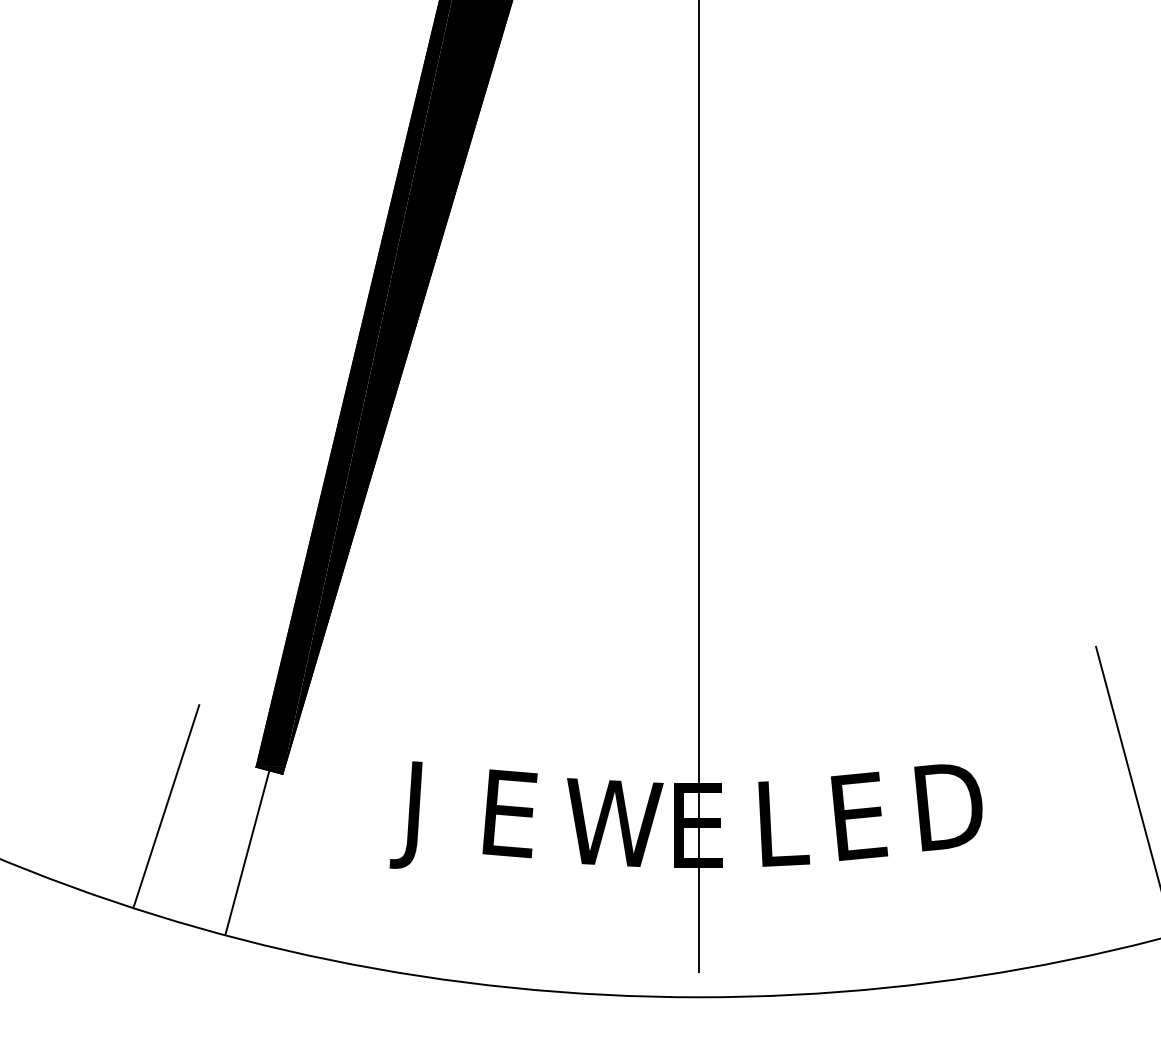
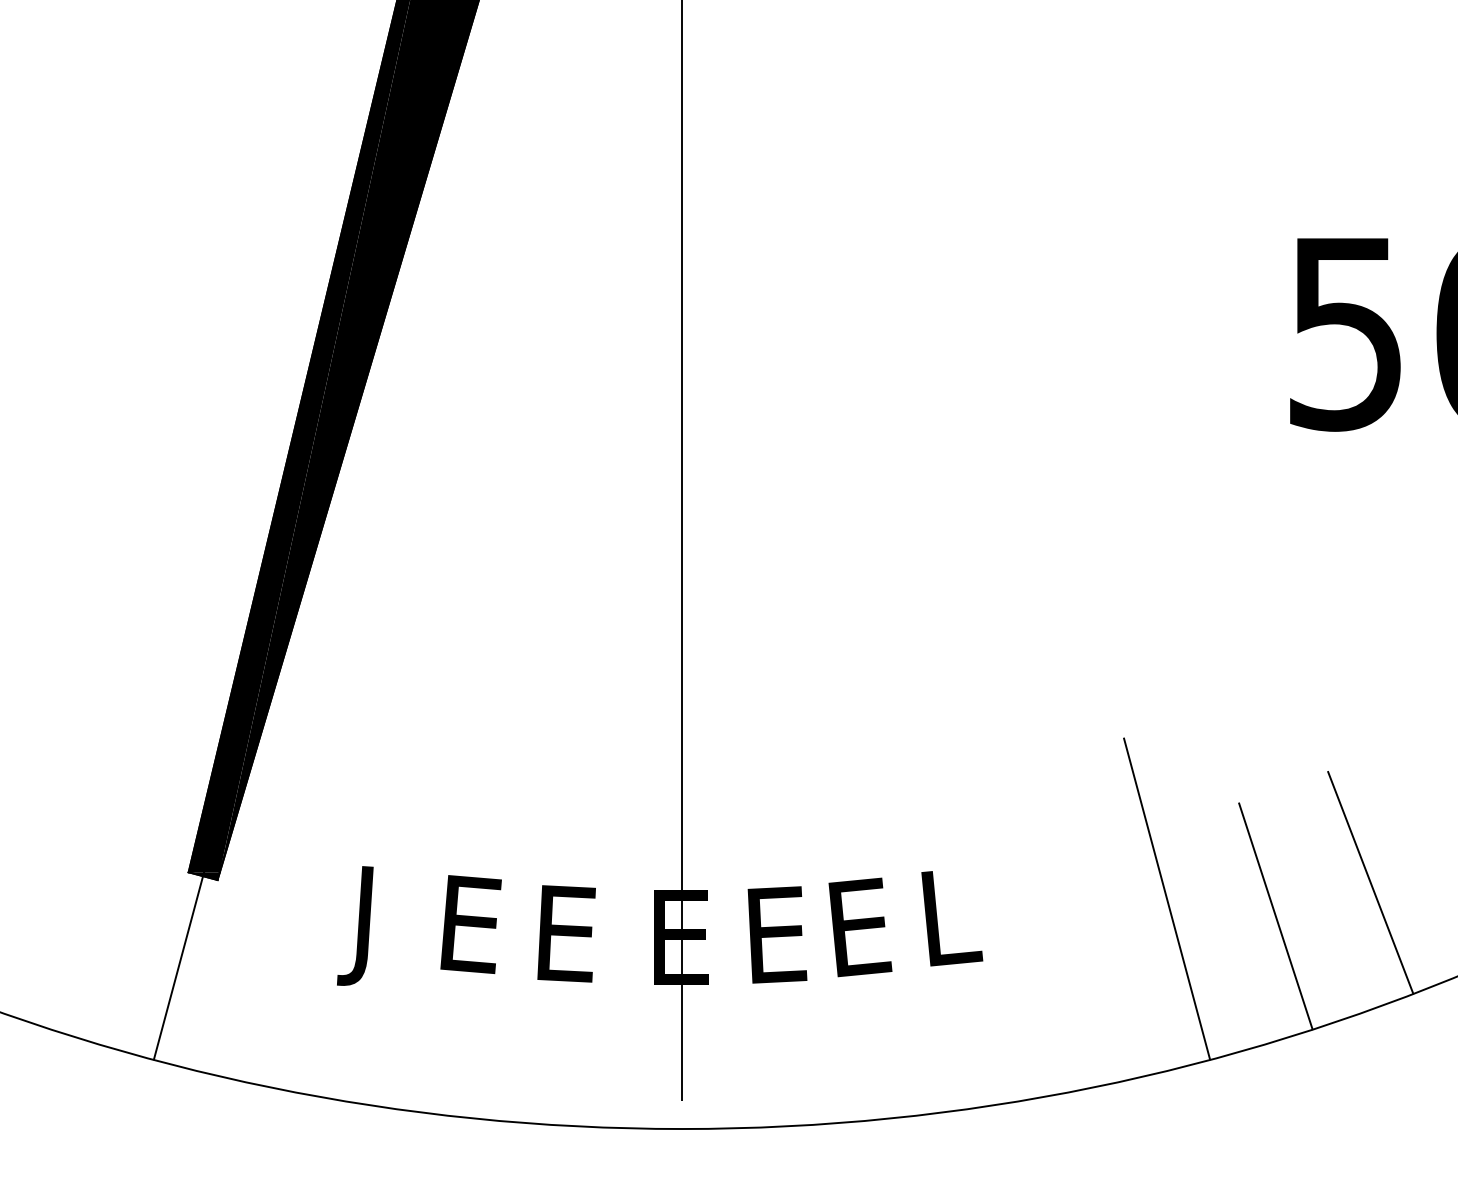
line: (165, 806) -> (87, 916), removed
text: (952, 806) -> (964, 916), D -> L
text: (615, 821) -> (588, 933), W -> E
text: (790, 821) -> (783, 933), L -> E

